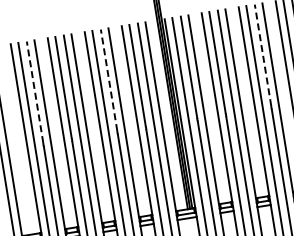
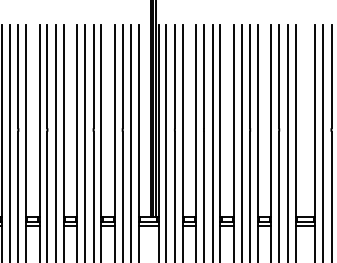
line: (263, 55) -> (250, 76), dashed -> solid
line: (108, 80) -> (93, 76), dashed -> solid
line: (35, 92) -> (18, 76), dashed -> solid

